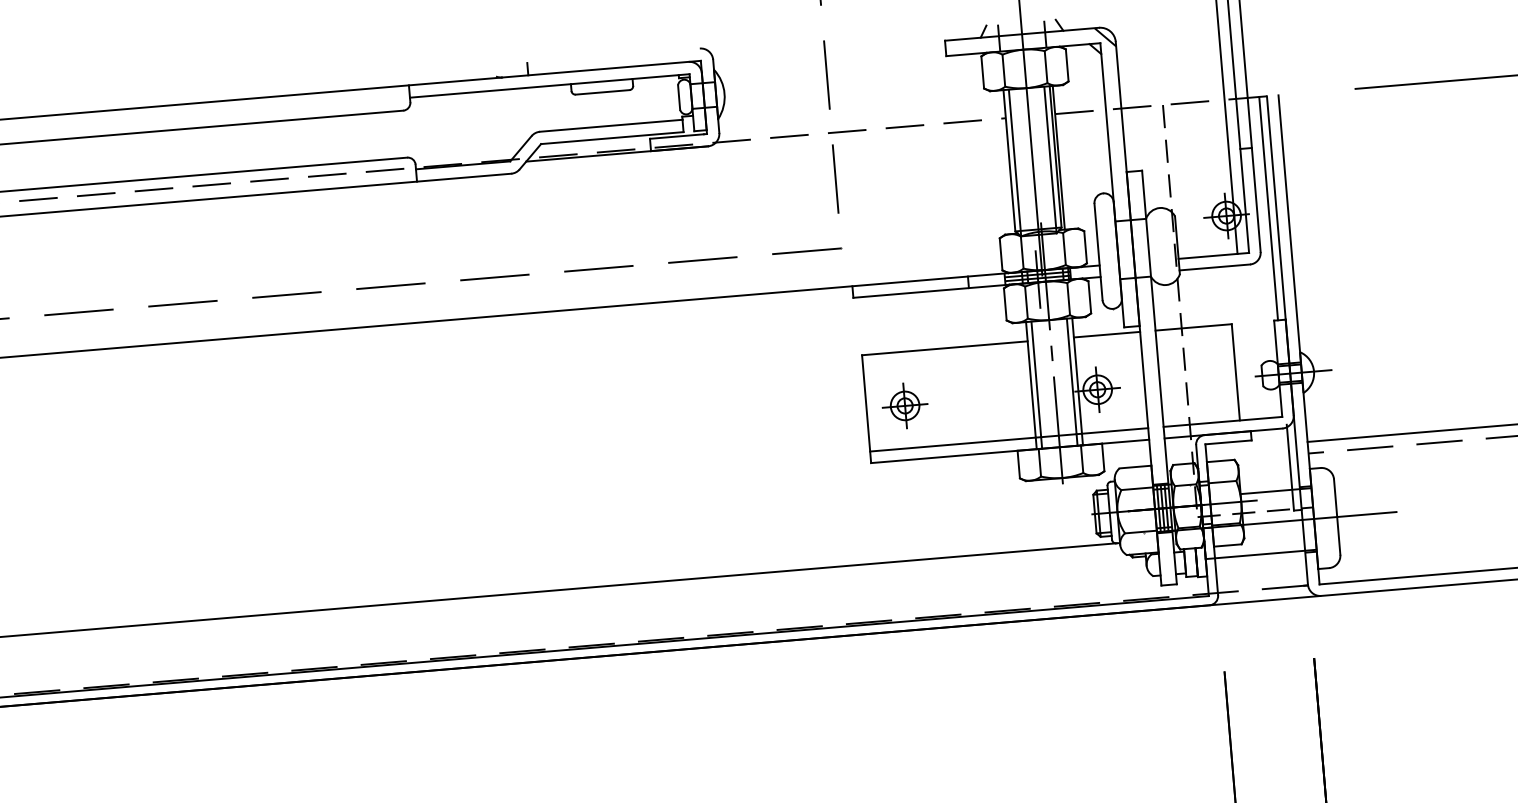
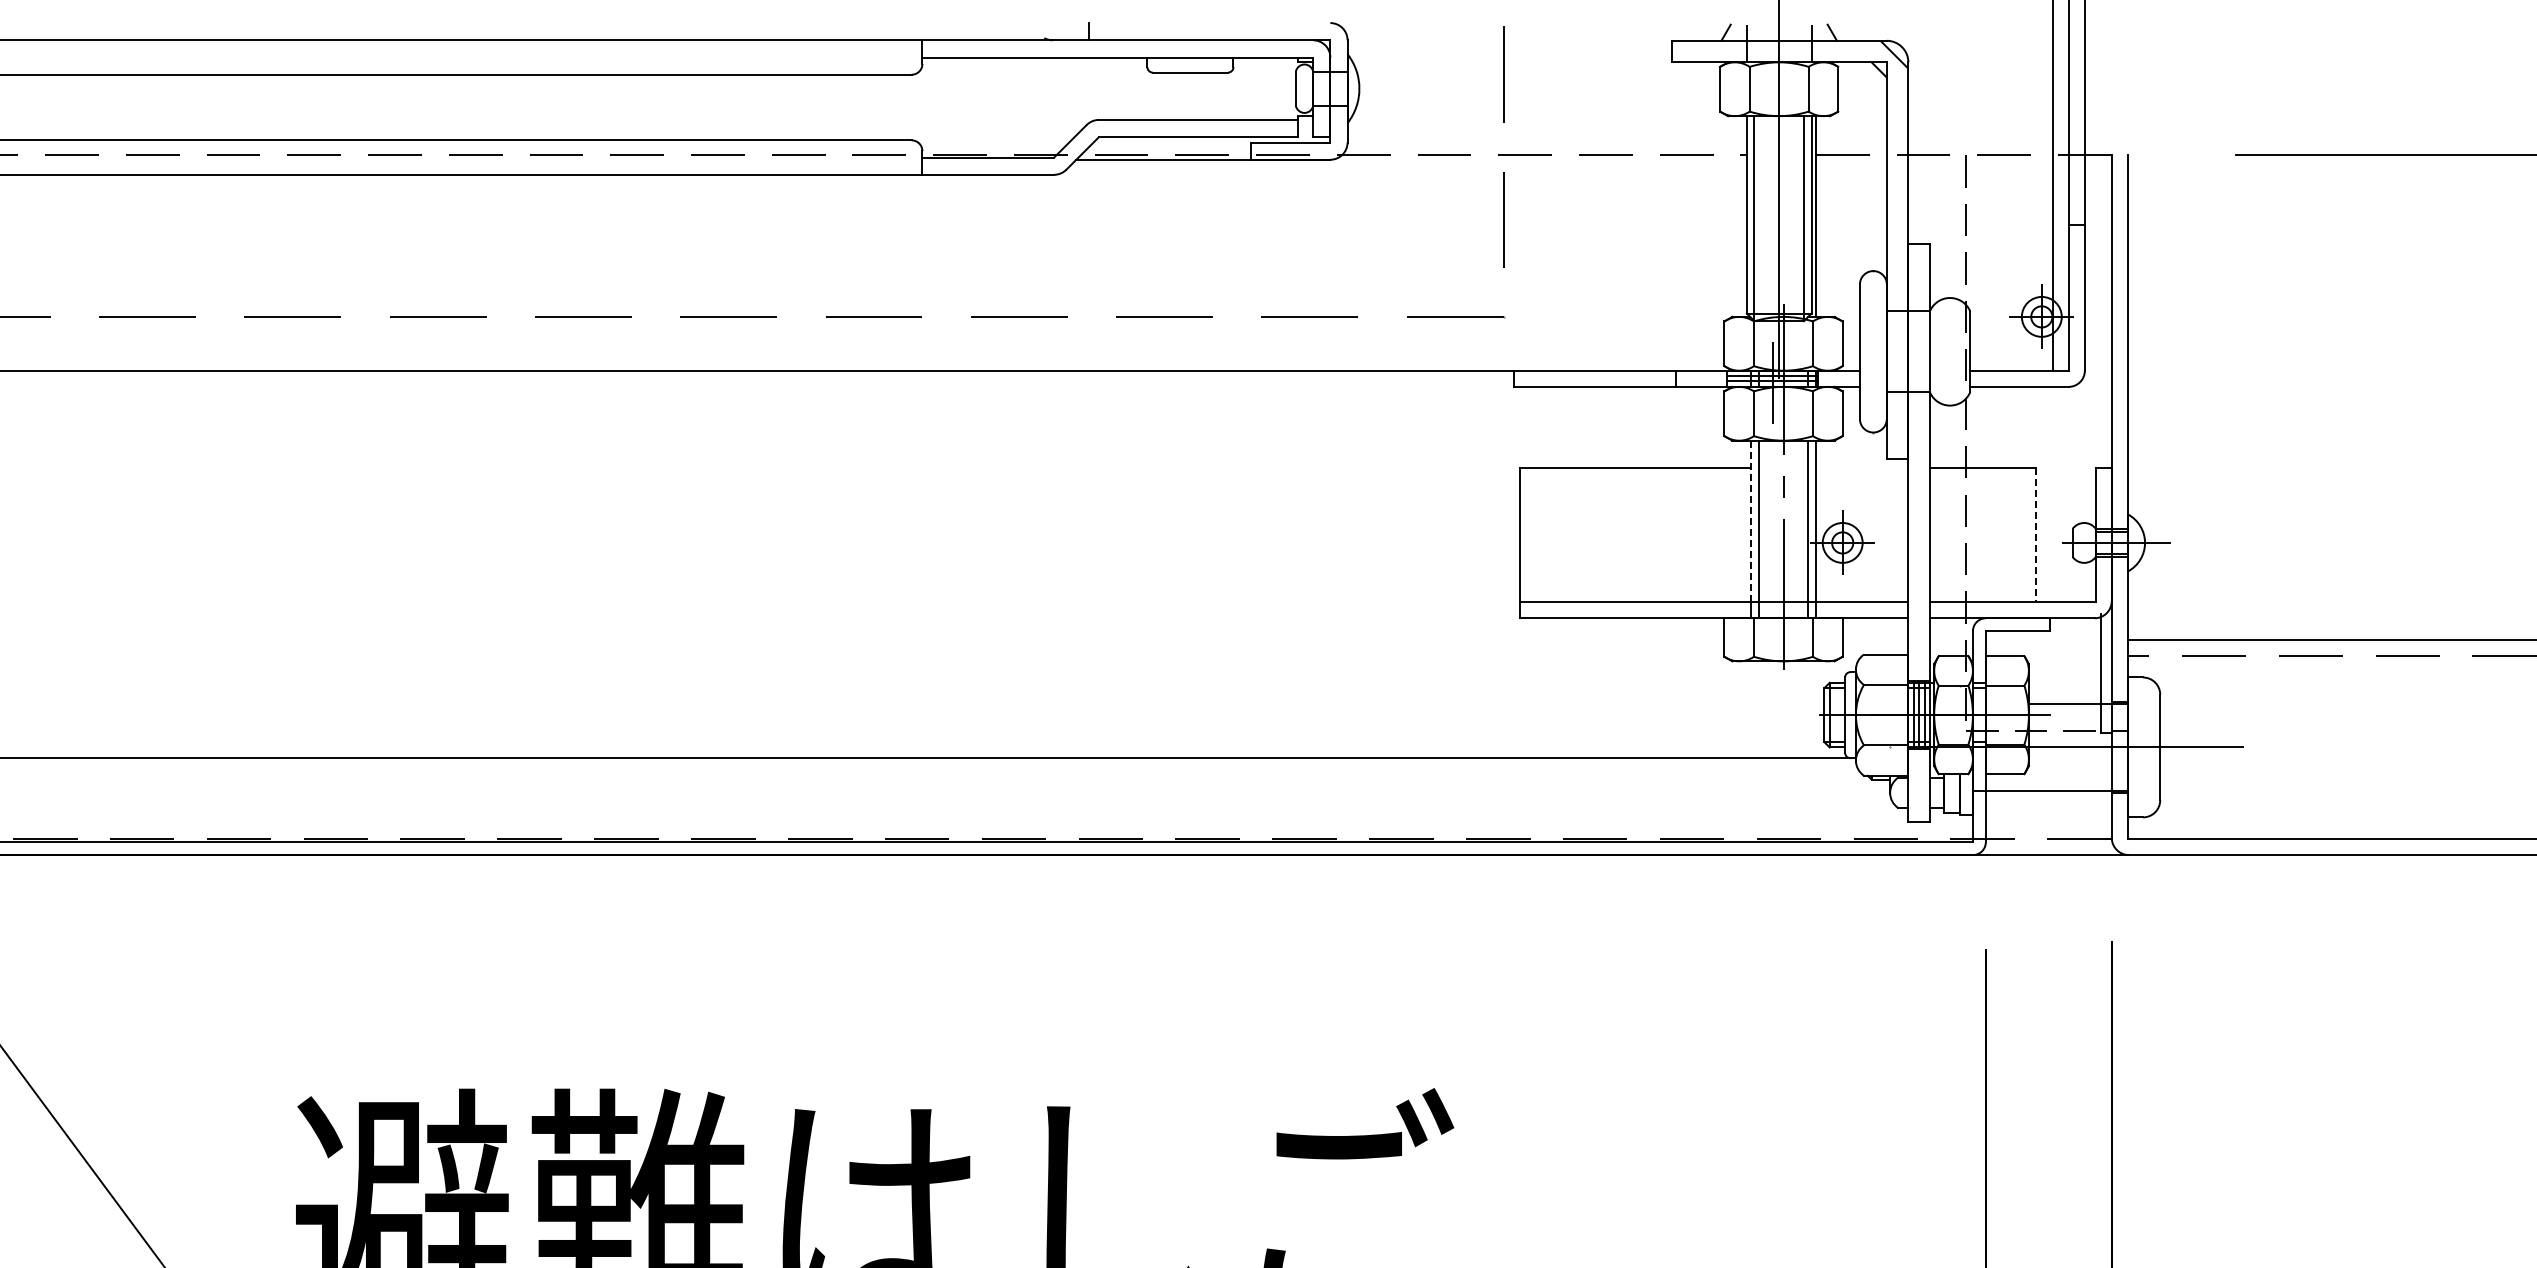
line: (1268, 208) -> (2101, 311), removed
line: (1106, 334) -> (1861, 467), removed
line: (1235, 372) -> (2036, 535), solid -> dashed
line: (1031, 379) -> (1751, 521), solid -> dashed
part: (905, 405) -> (1573, 542), removed

